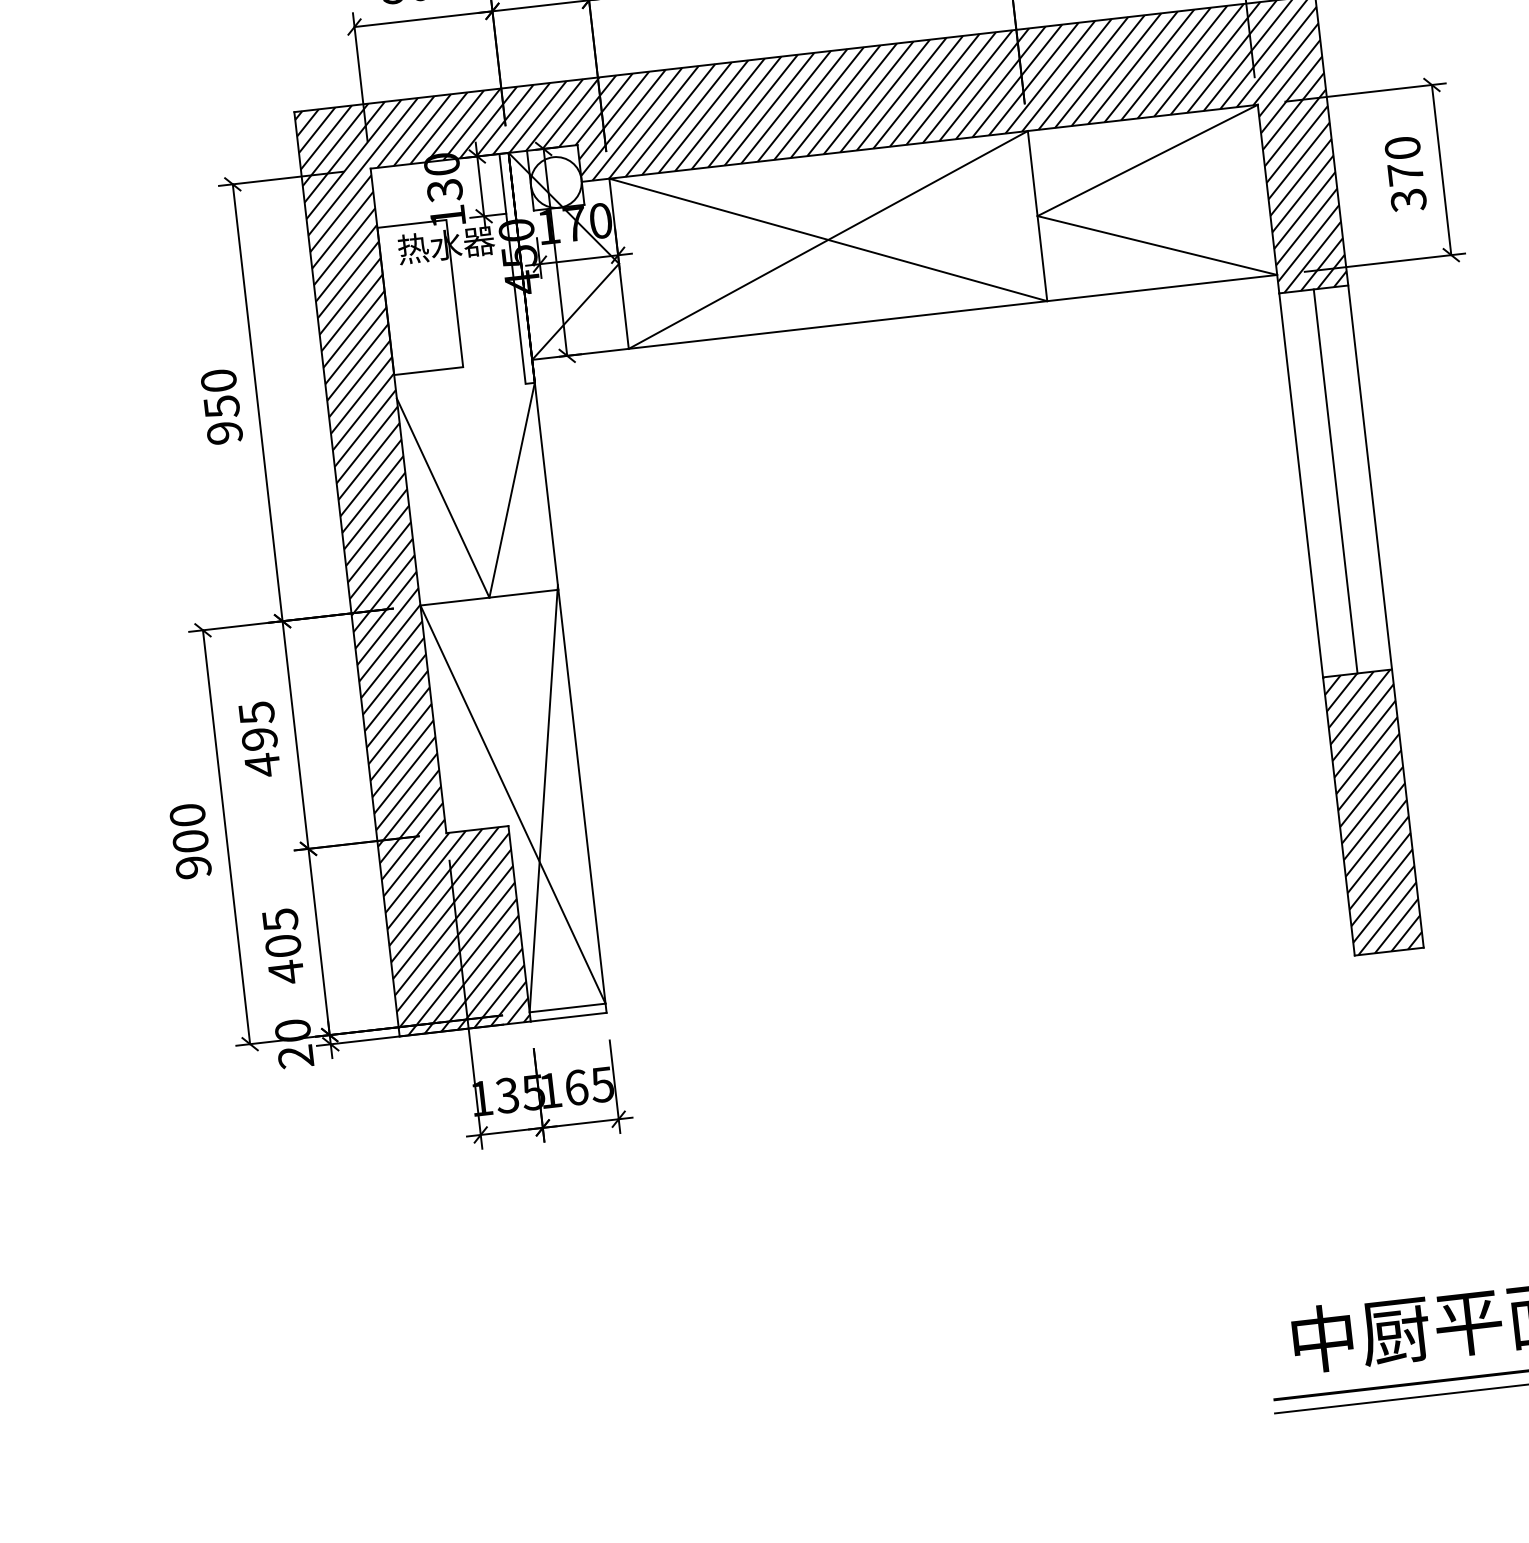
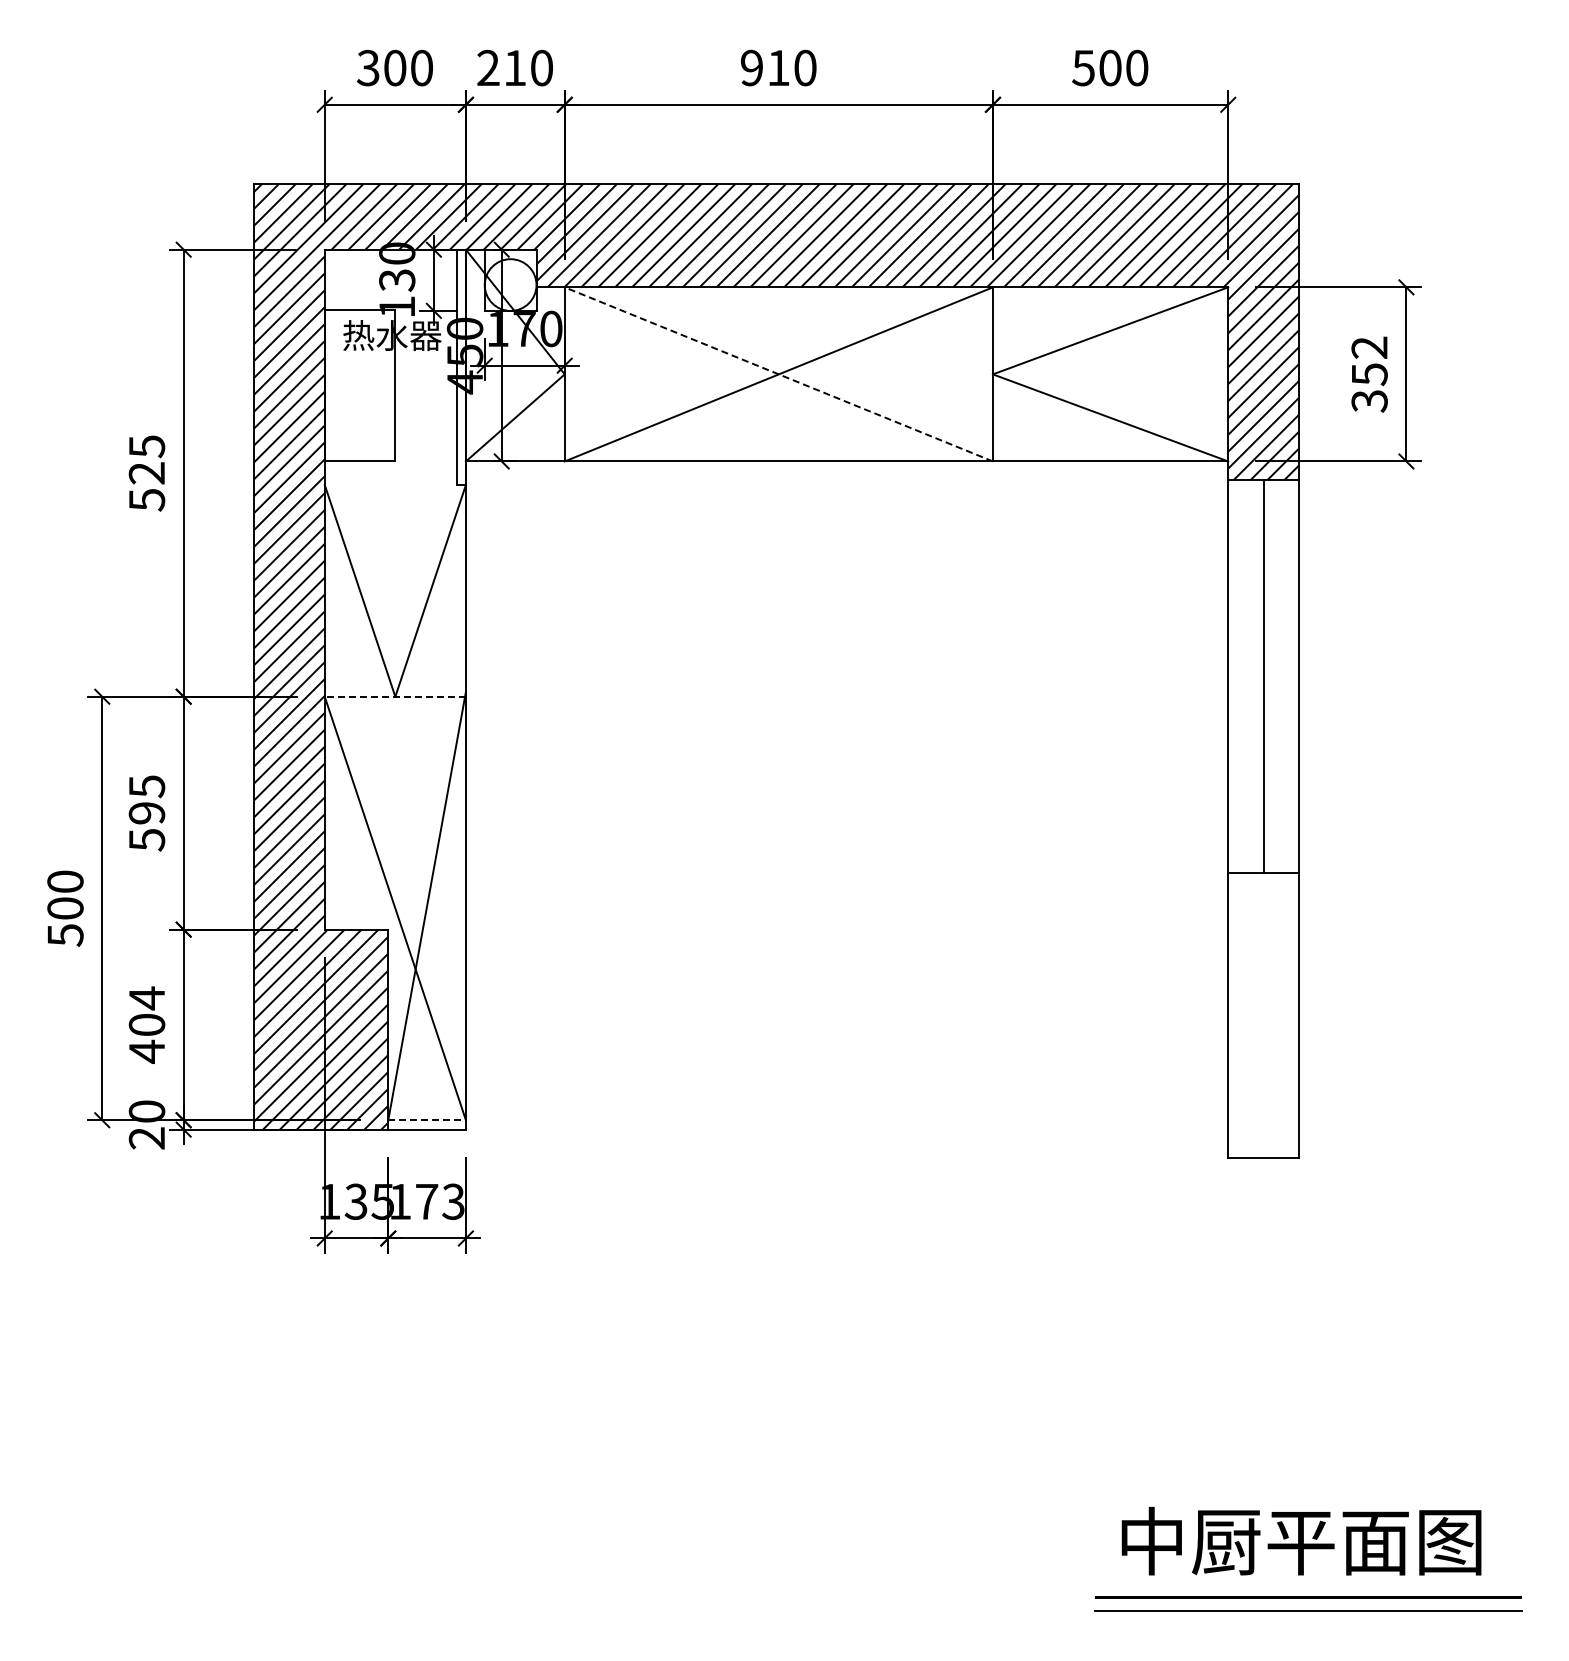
text: (1404, 161) -> (1369, 361), 370 -> 352
line: (827, 240) -> (778, 374), solid -> dashed
text: (221, 407) -> (146, 473), 950 -> 525
line: (489, 597) -> (395, 696), solid -> dashed
text: (263, 765) -> (147, 840), 495 -> 595
hatch: (1373, 812) -> (1263, 1015), removed
text: (193, 867) -> (65, 935), 900 -> 500
text: (280, 920) -> (147, 998), 405 -> 404
line: (568, 1008) -> (427, 1120), solid -> dashed
text: (589, 1085) -> (440, 1201), 165 -> 173

